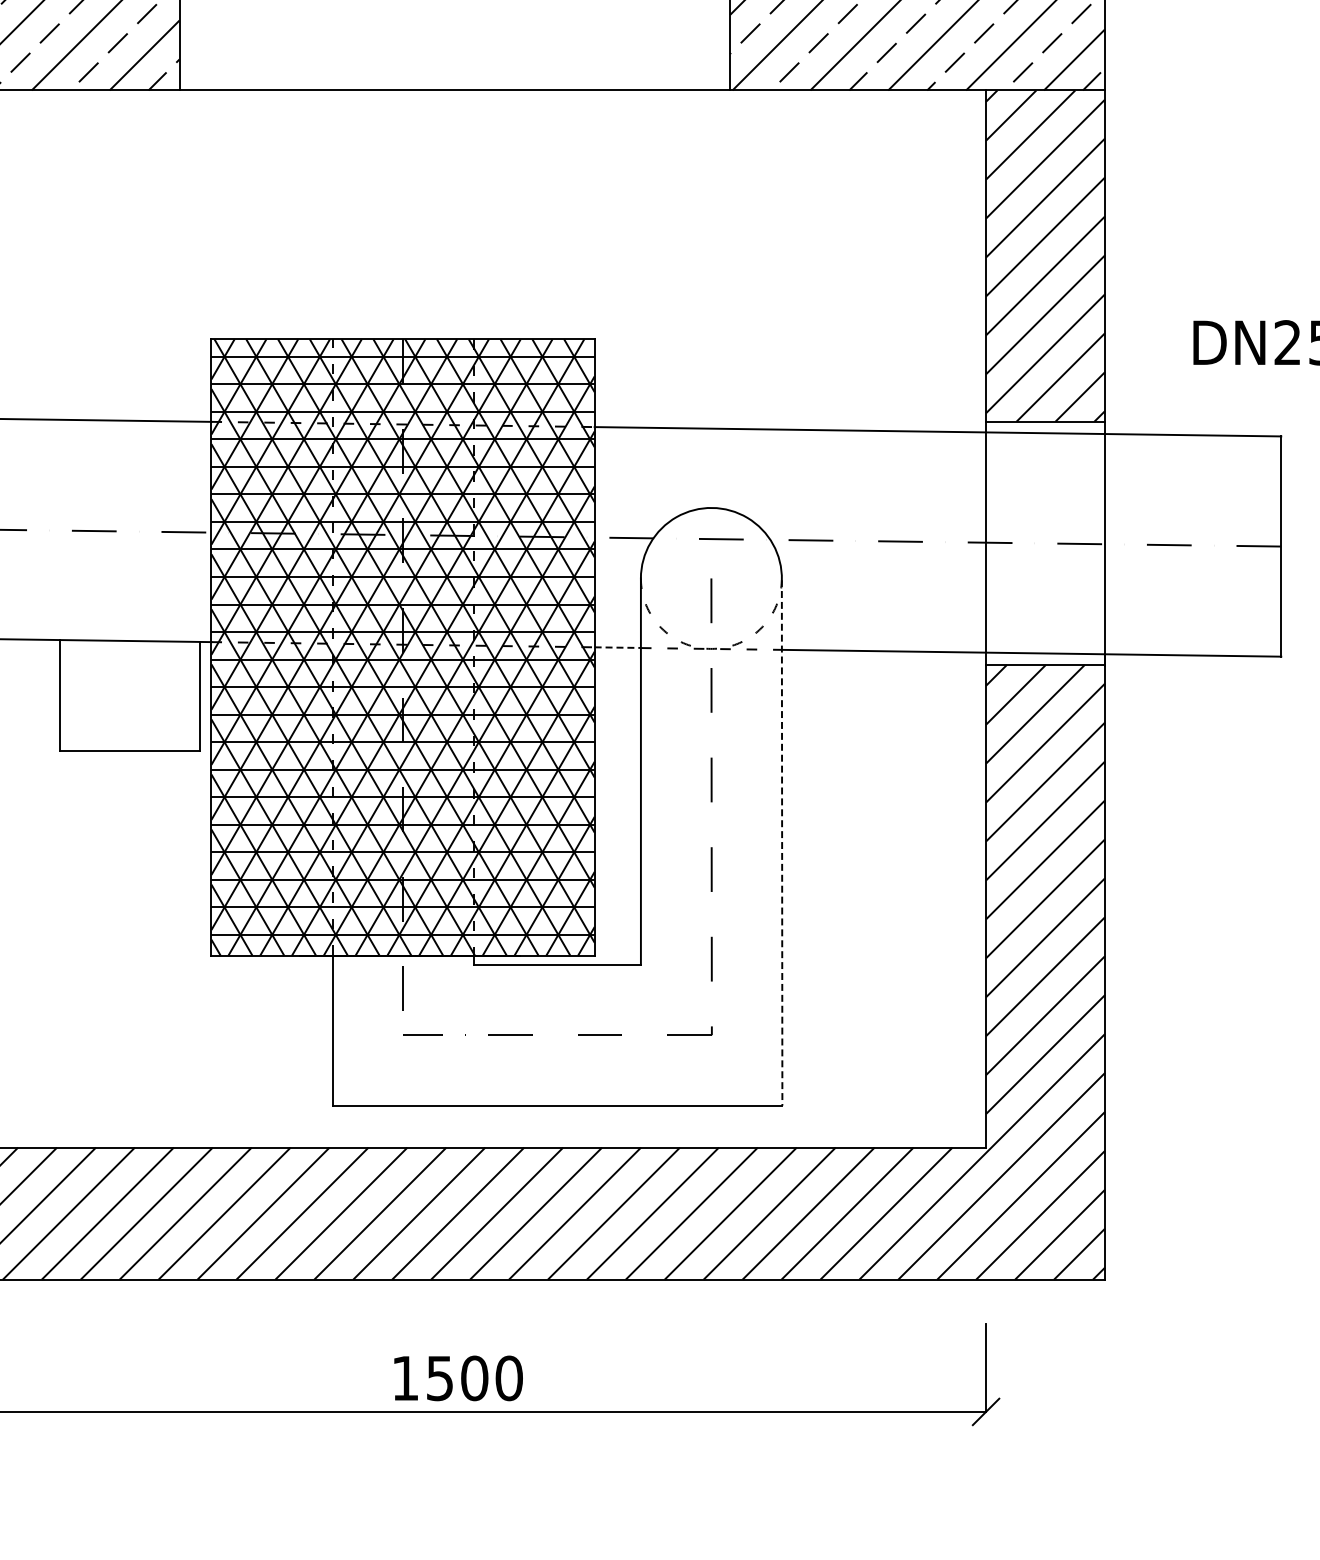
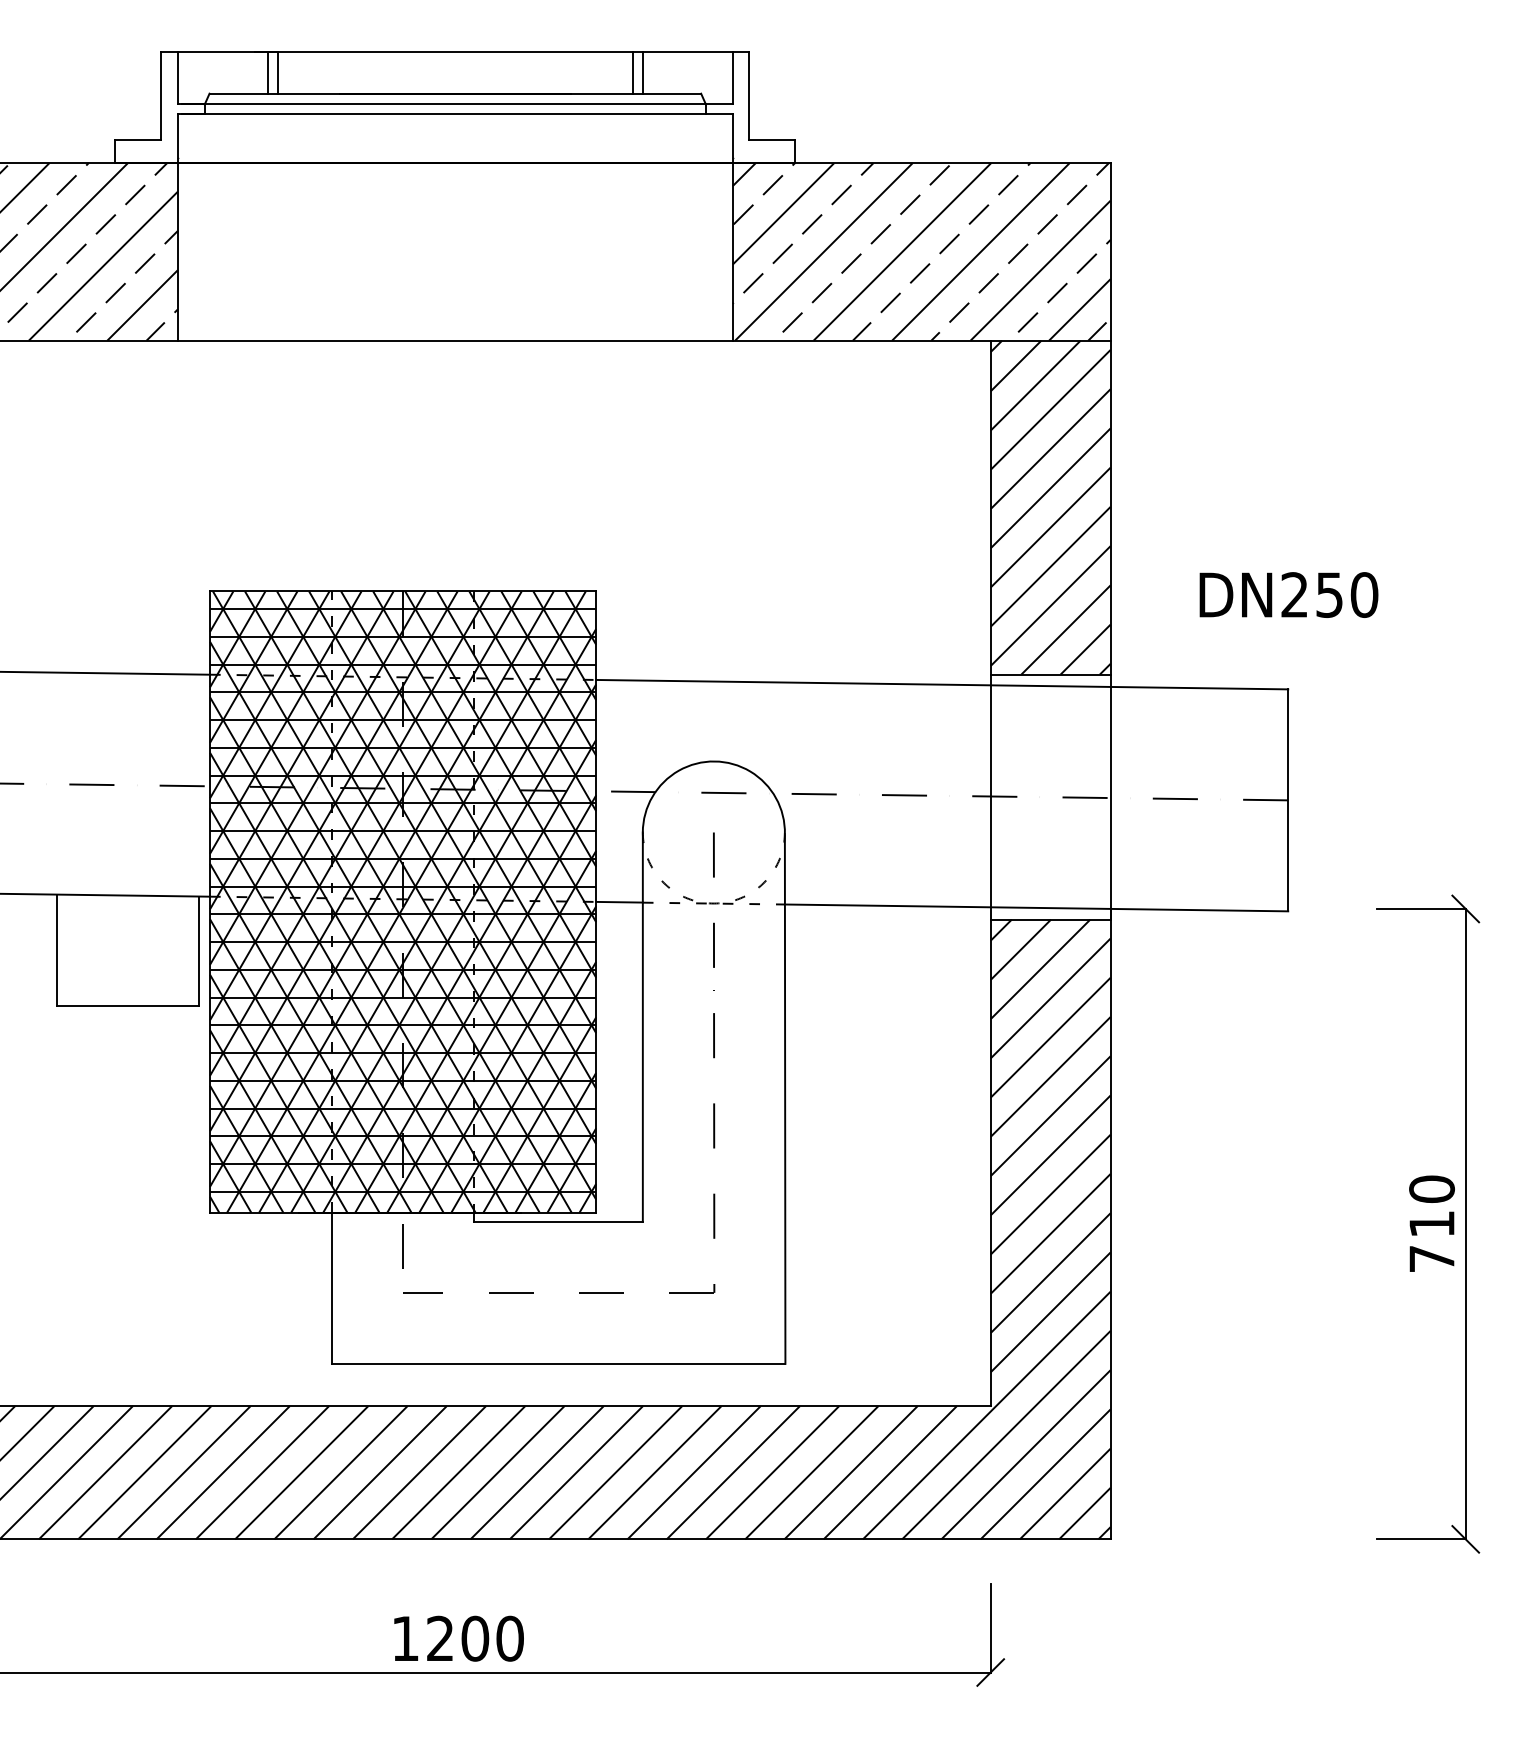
line: (618, 647) -> (620, 902), dashed -> solid
line: (782, 843) -> (785, 1099), dashed -> solid
text: (440, 1378) -> (440, 1638), 1500 -> 1200

